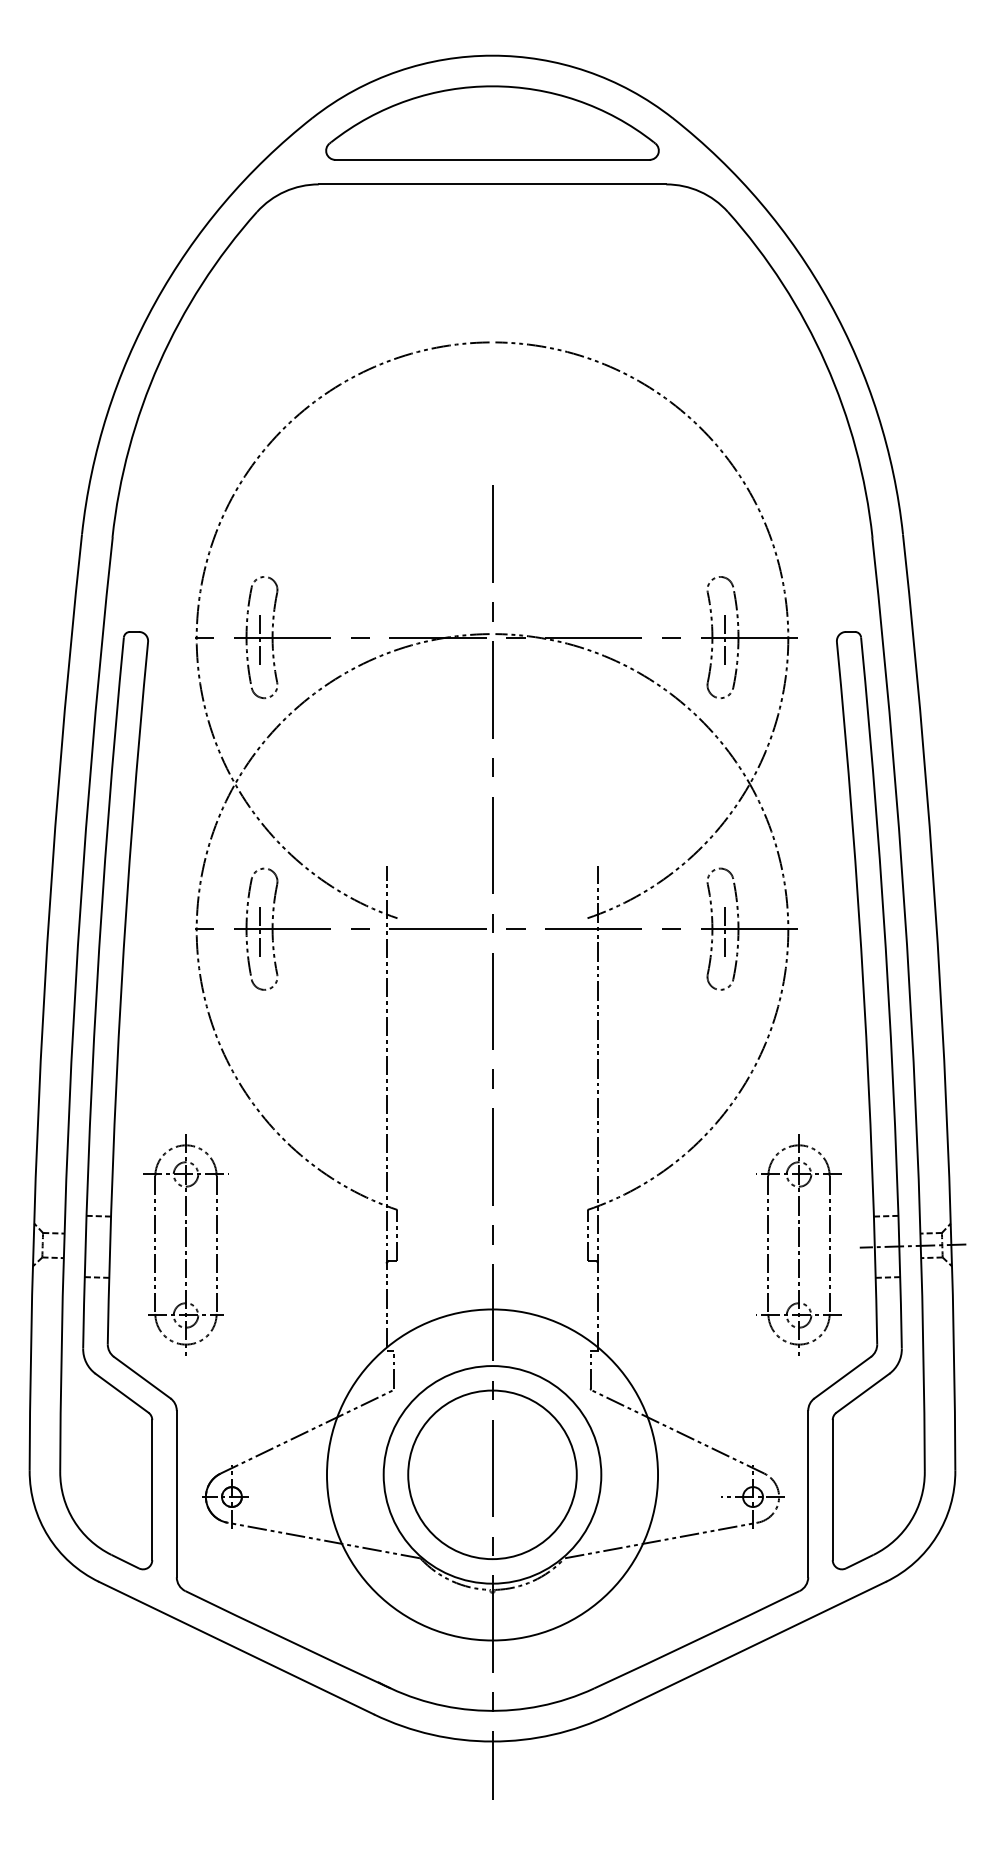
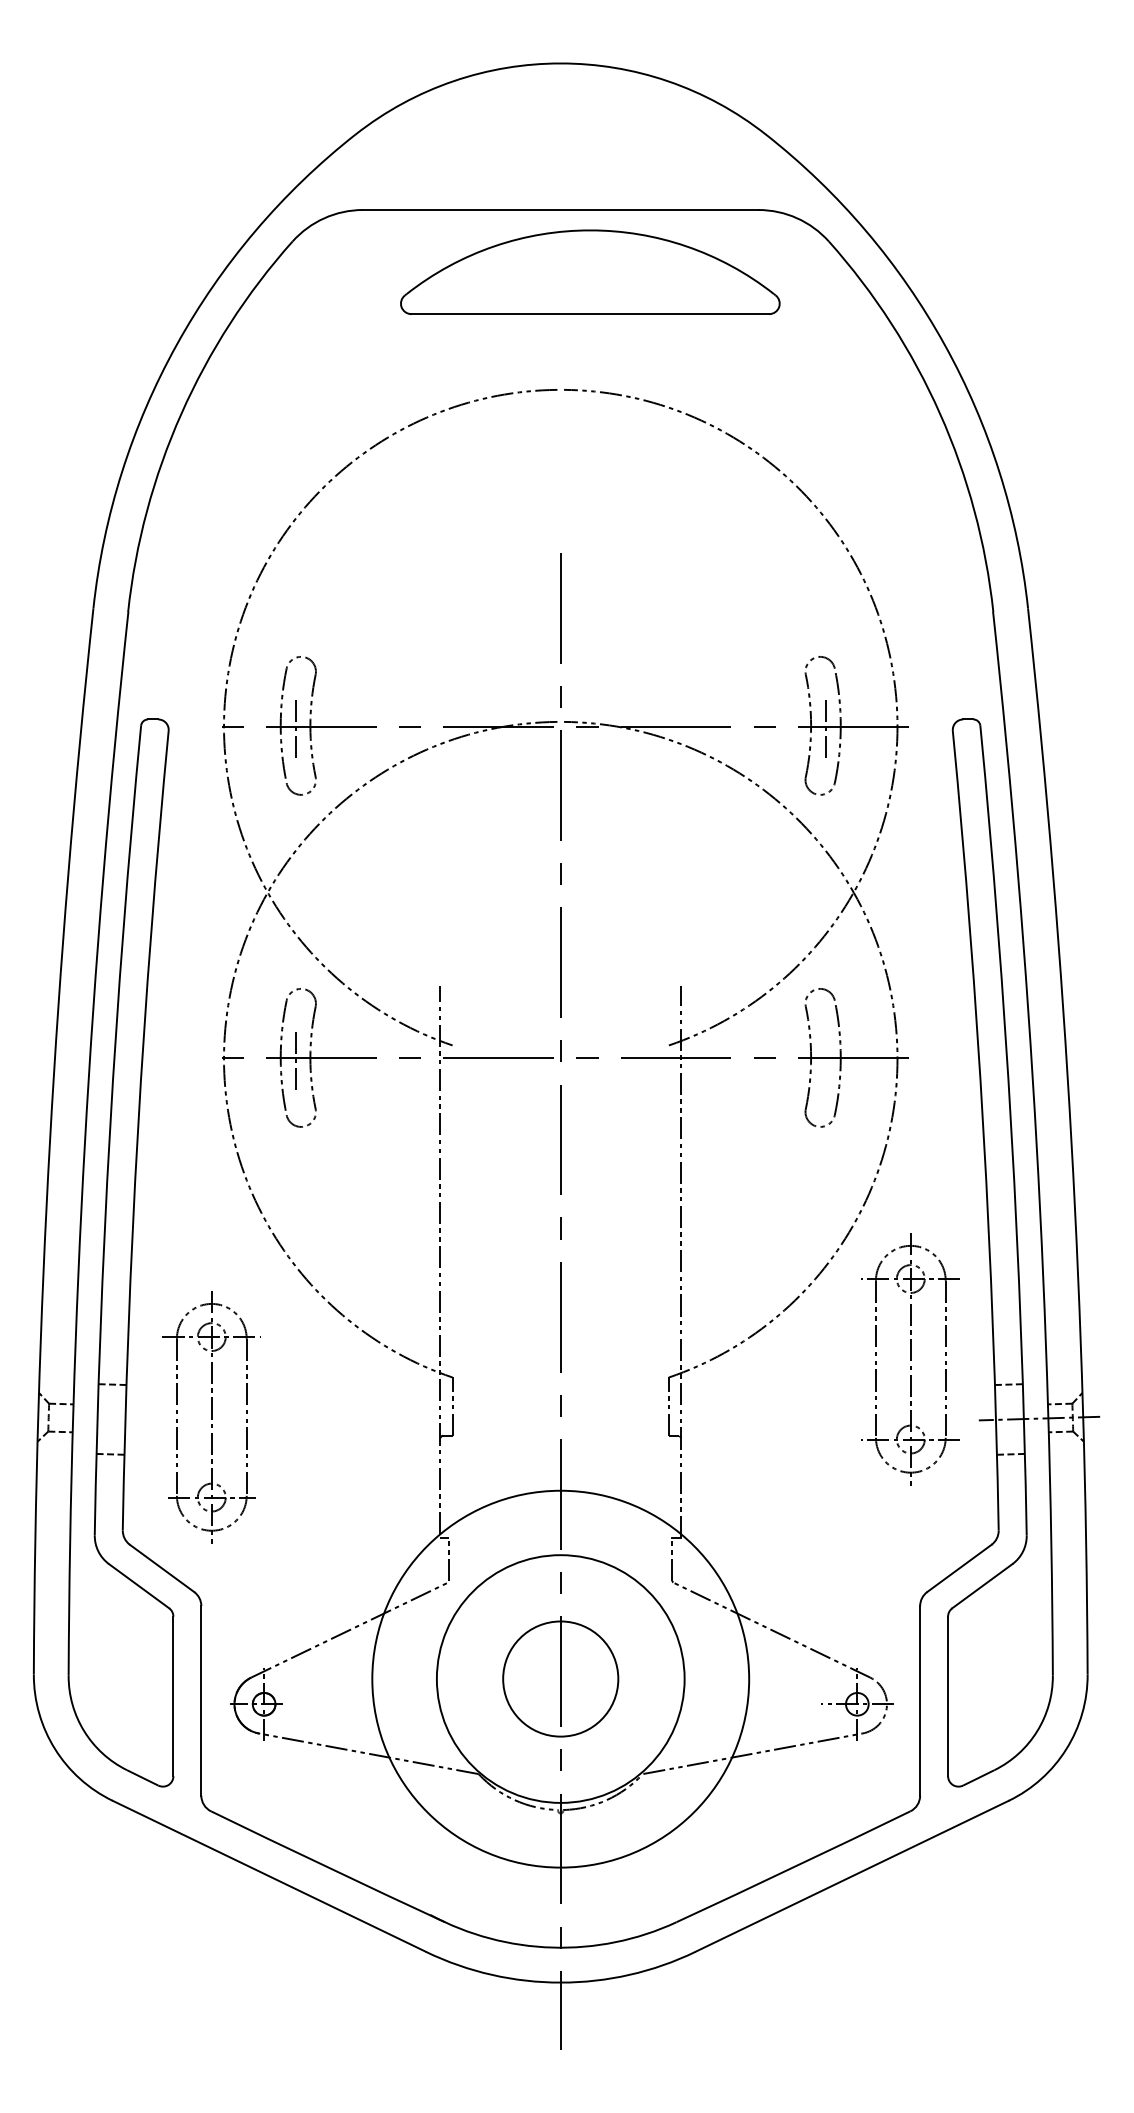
part: (492, 122) -> (590, 271), moved
line: (725, 930) -> (825, 1059), removed
part: (798, 1244) -> (910, 1358), moved
circle: (492, 1474) -> (560, 1678), size x0.6

